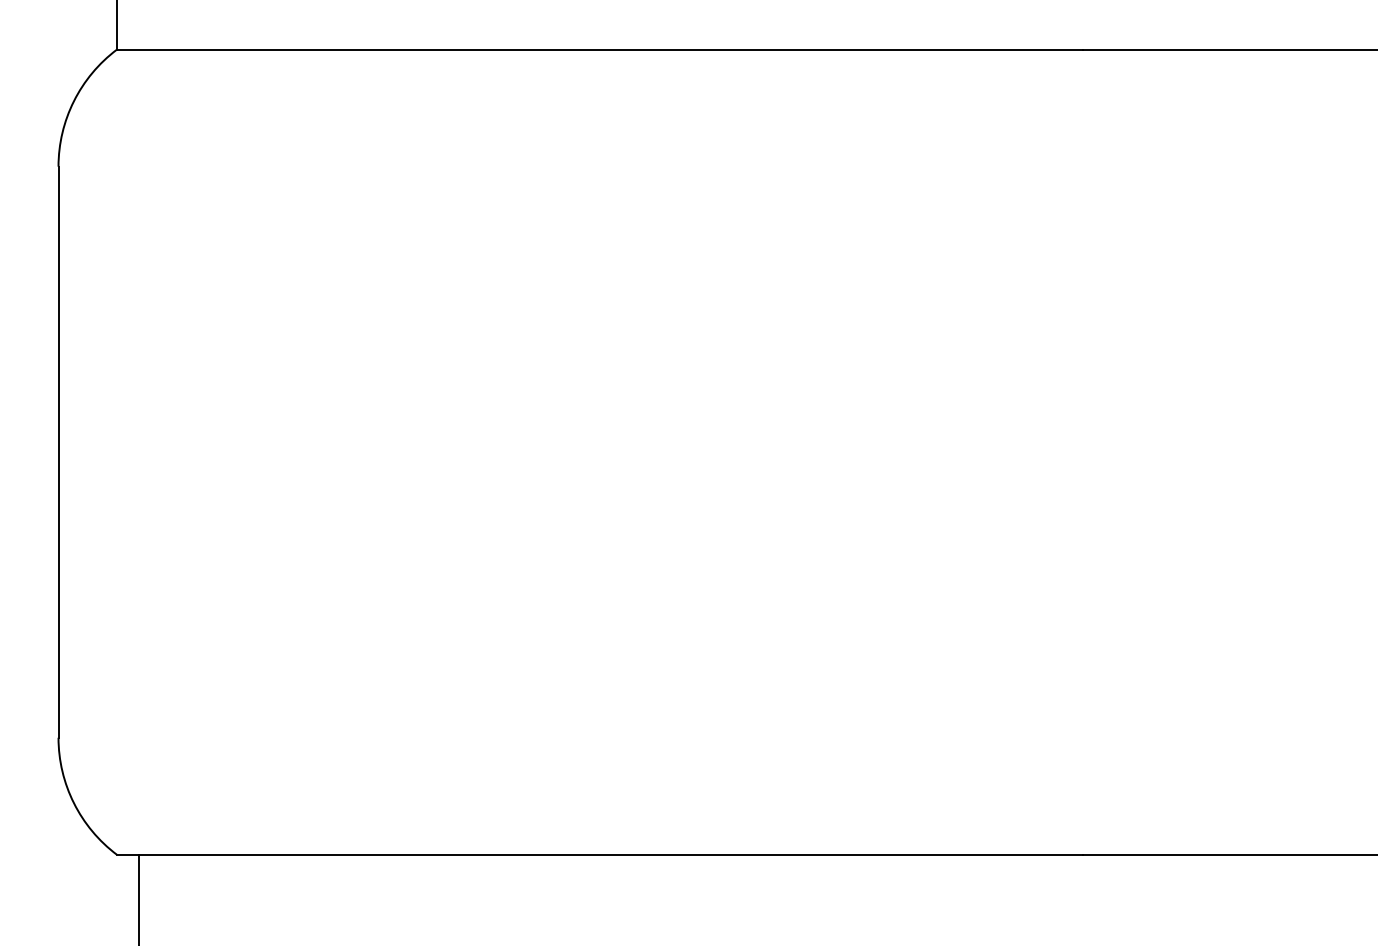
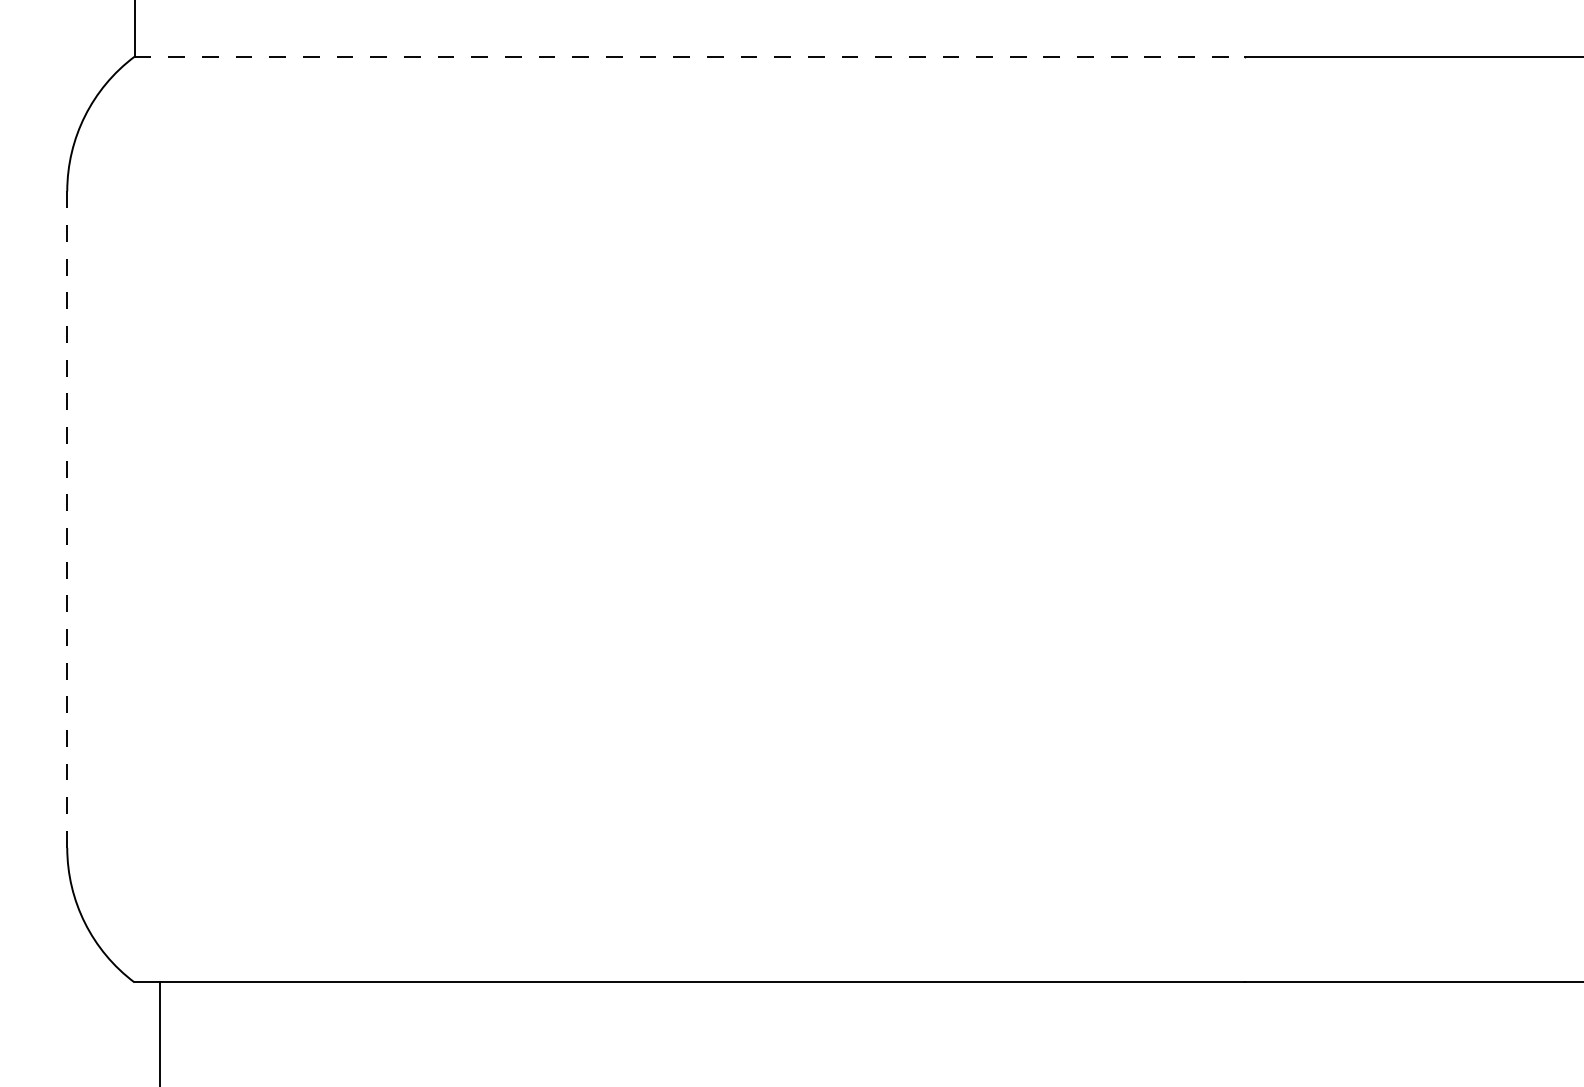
line: (600, 49) -> (690, 56), solid -> dashed
line: (58, 452) -> (67, 519), solid -> dashed

